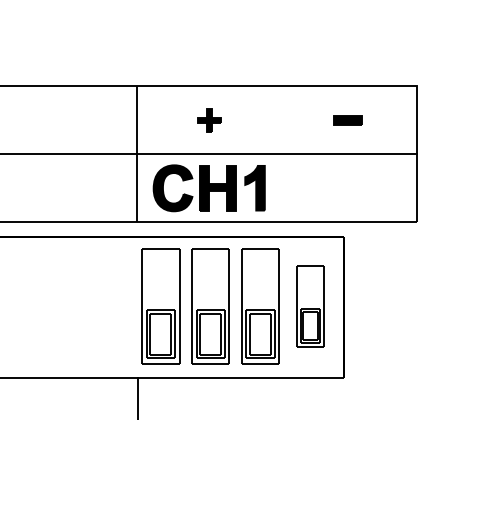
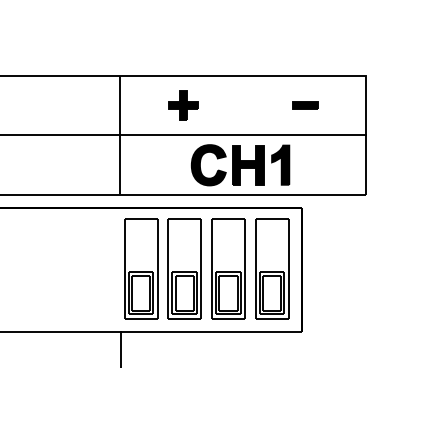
part: (209, 120) -> (183, 105), size x1.43
part: (208, 188) -> (239, 165), moved
part: (310, 306) -> (272, 268), size x1.43

